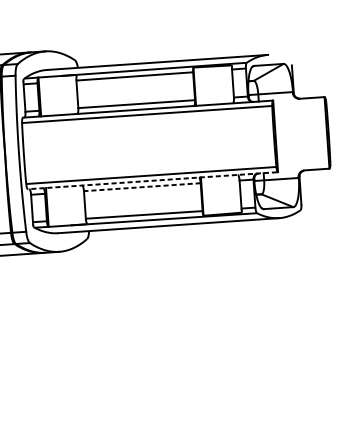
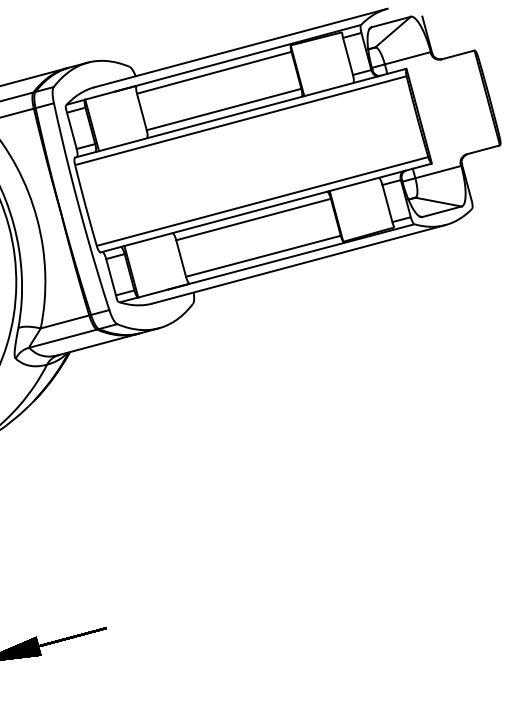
line: (152, 180) -> (265, 208), dashed -> solid
line: (142, 187) -> (253, 219), dashed -> solid

